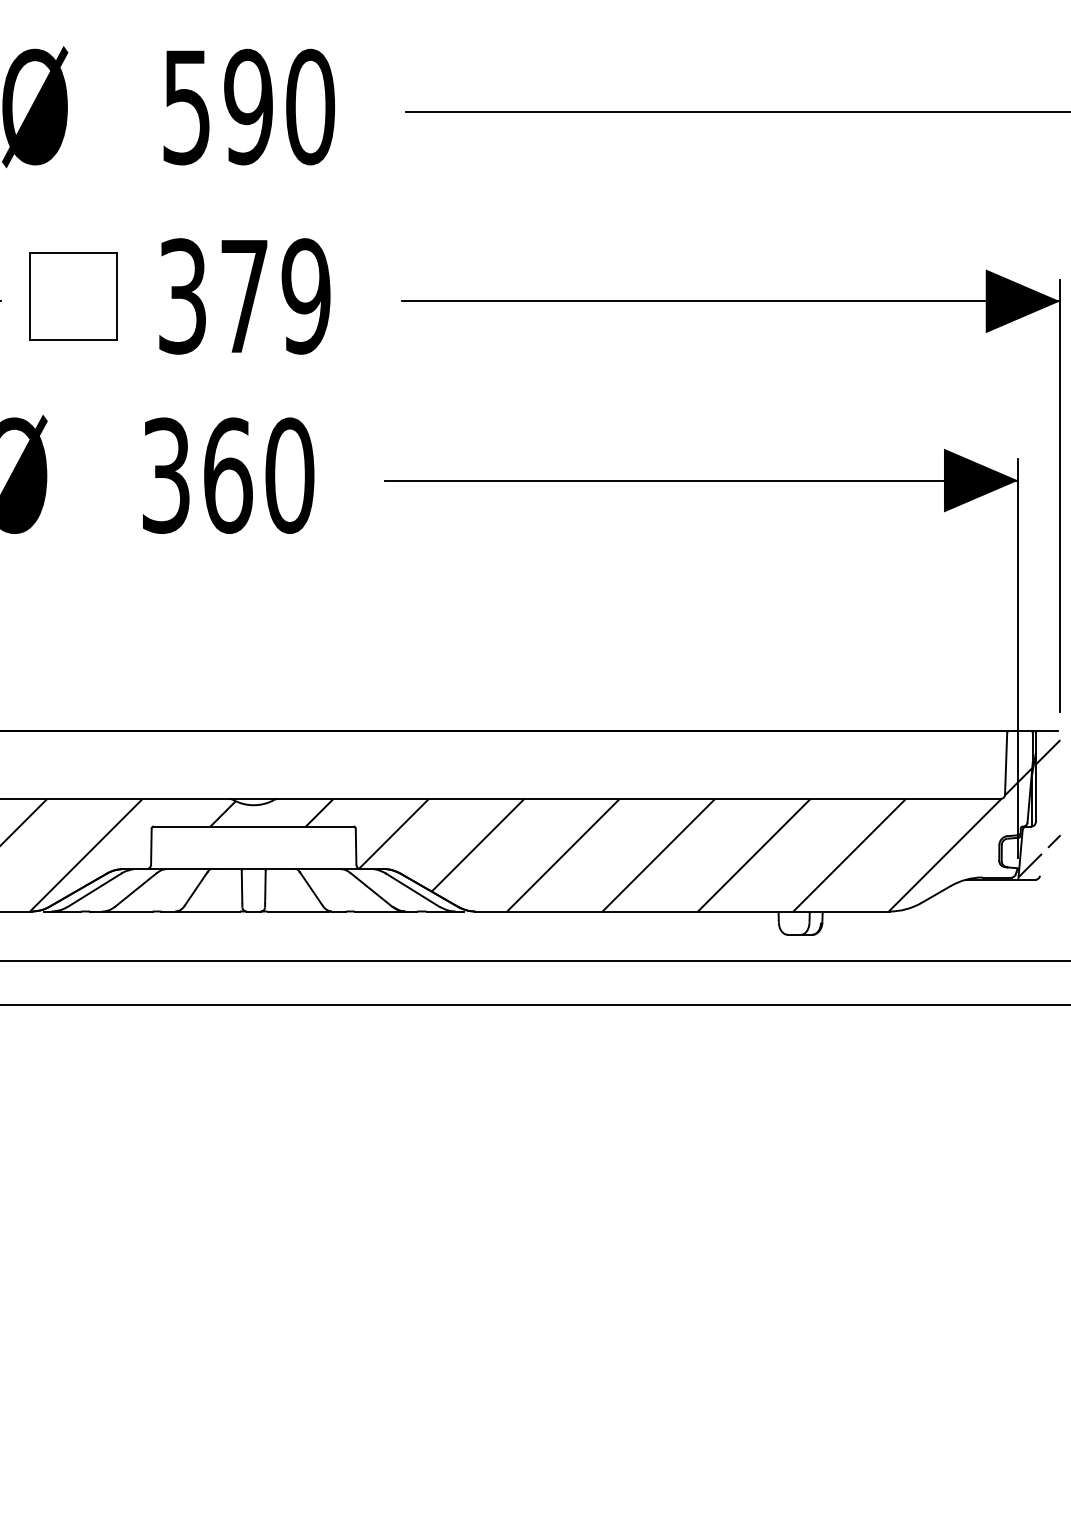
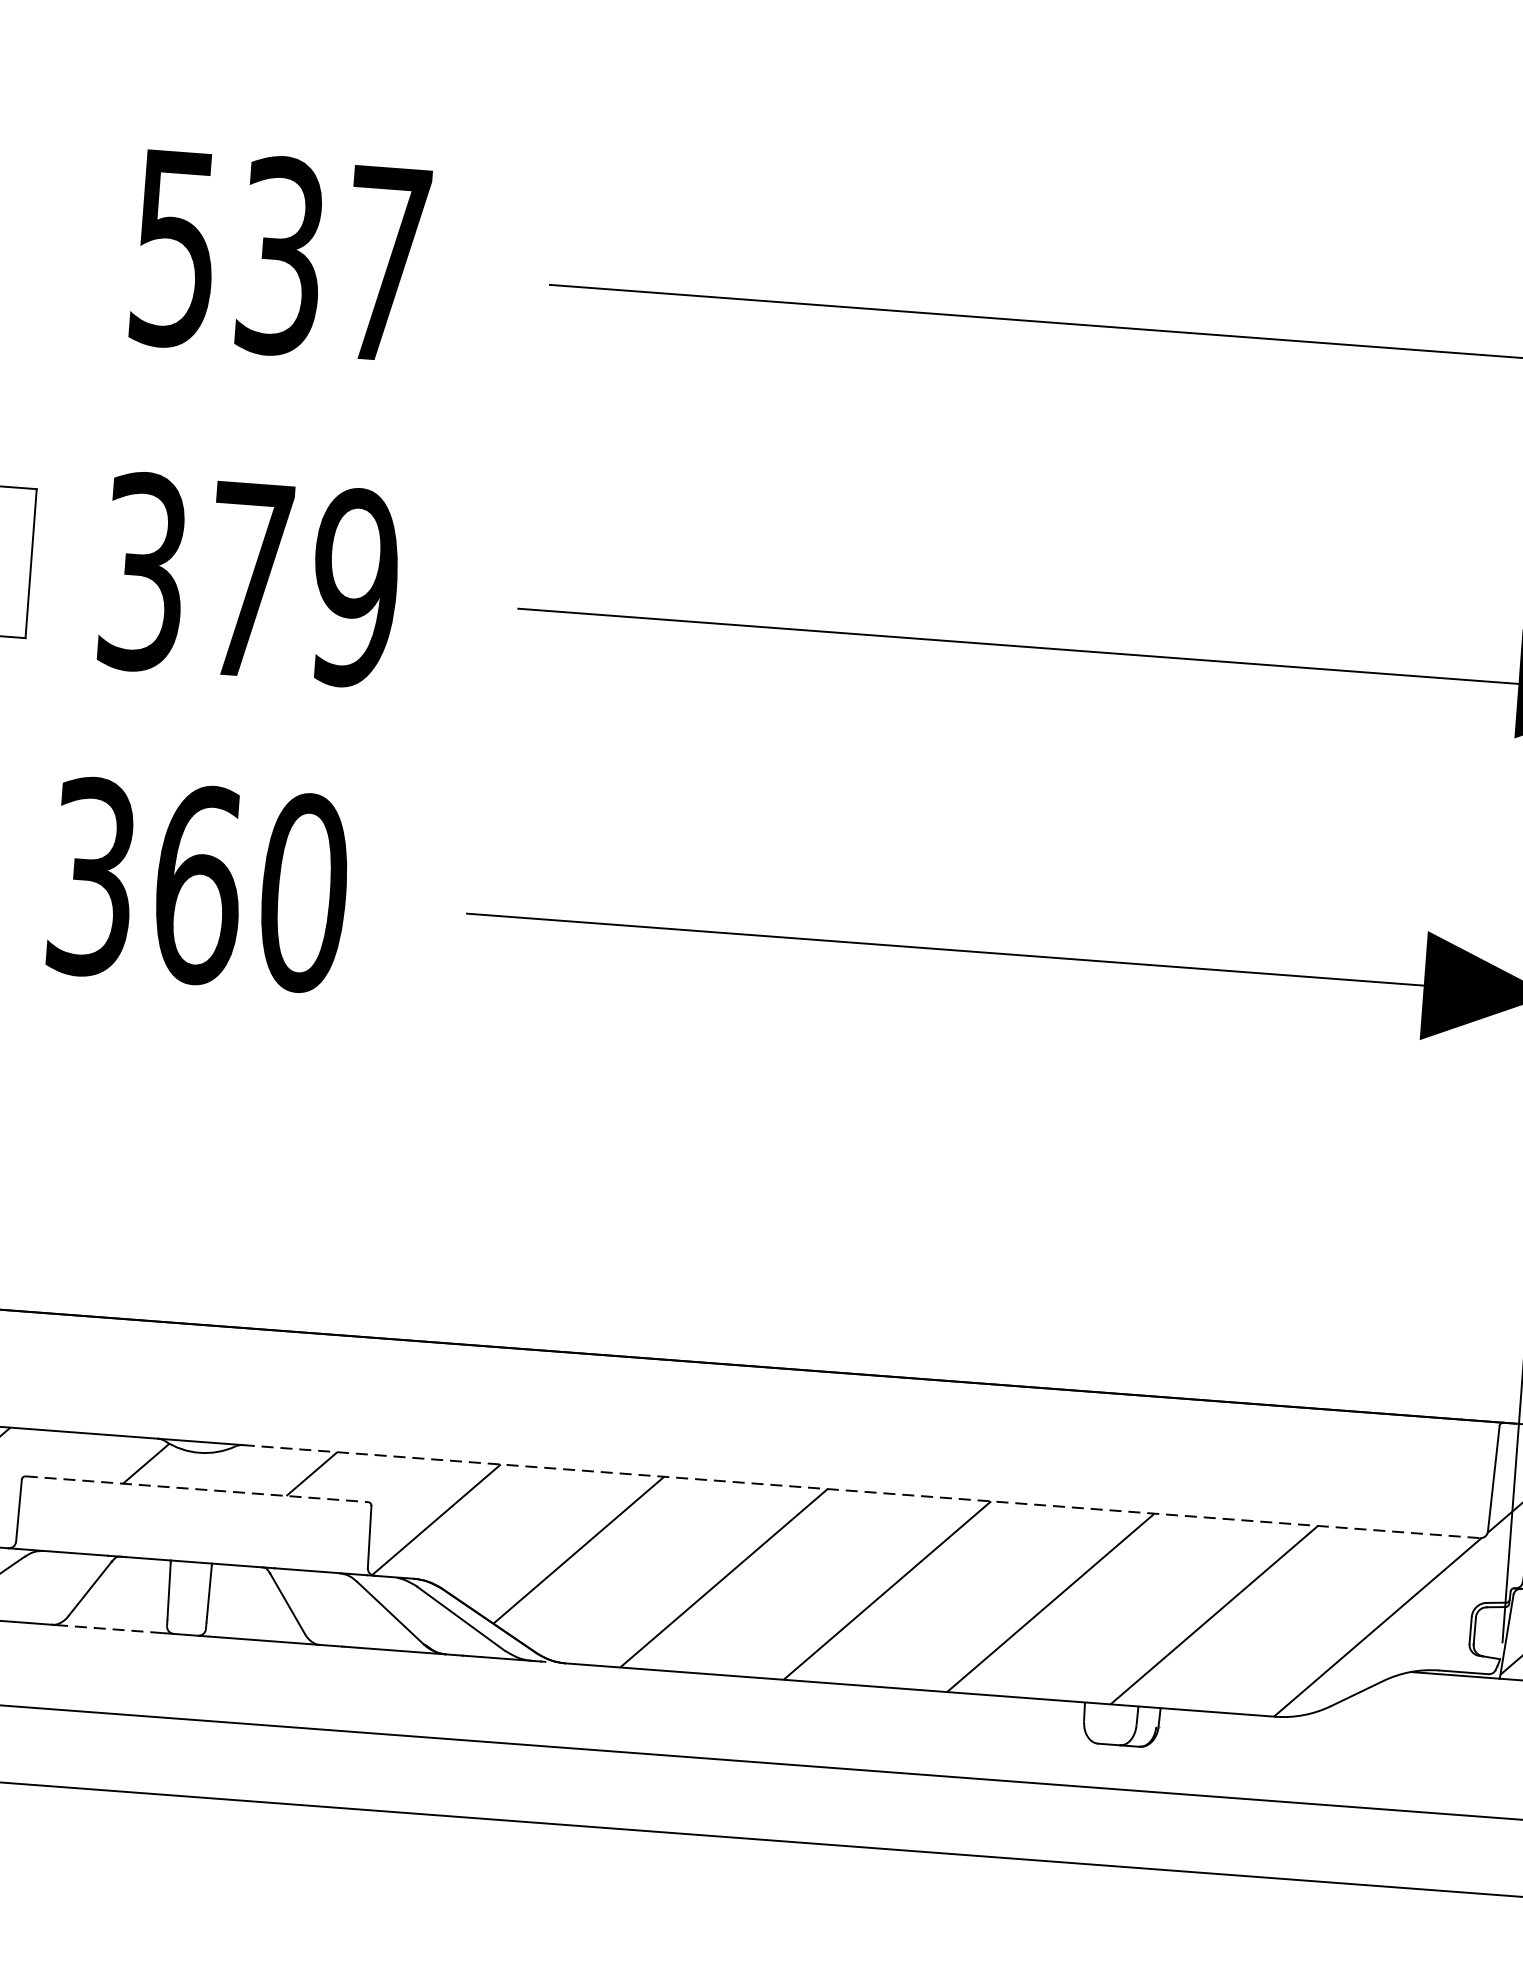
text: (279, 106) -> (333, 259), 590 -> 537
line: (640, 798) -> (863, 1491), solid -> dashed
line: (253, 826) -> (196, 1489), solid -> dashed
line: (209, 911) -> (110, 1629), solid -> dashed

